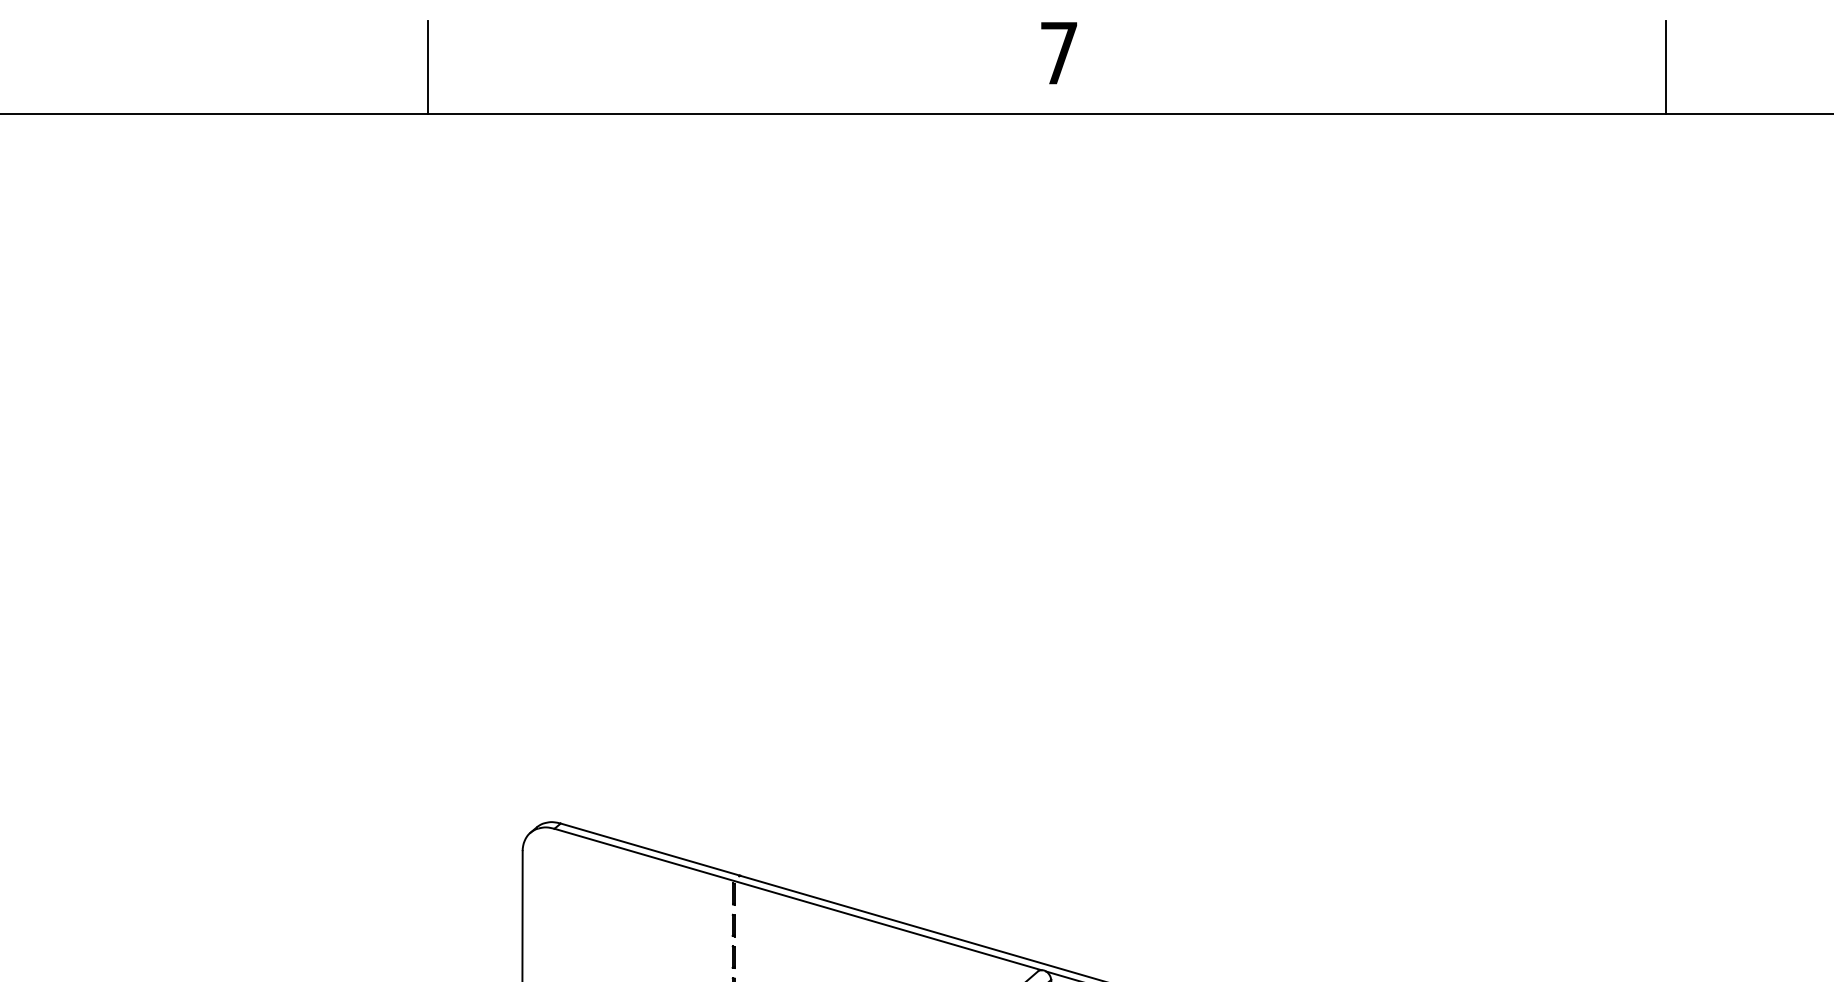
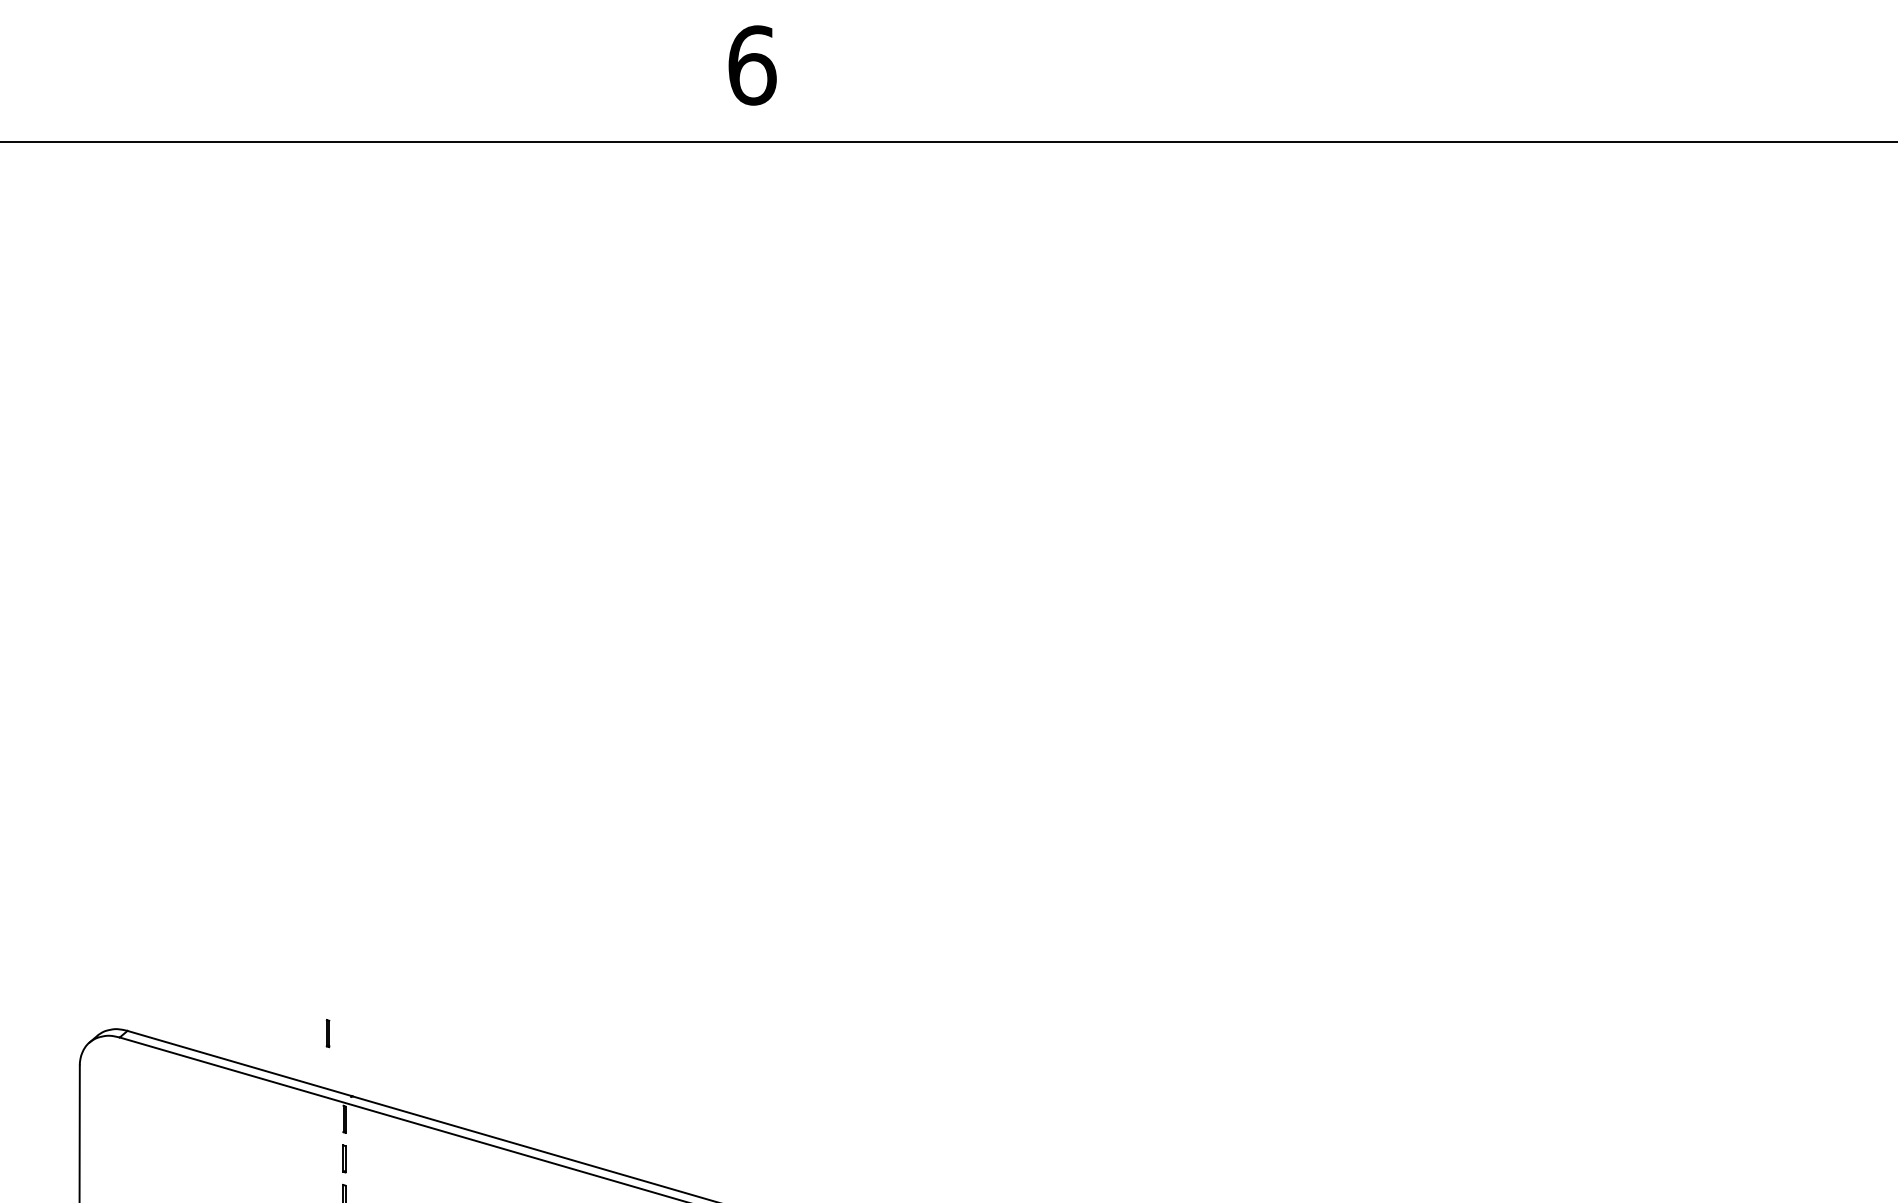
text: (1059, 53) -> (752, 65), 7 -> 6
line: (1665, 67) -> (1512, 83), removed
line: (720, 825) -> (327, 1033), added

